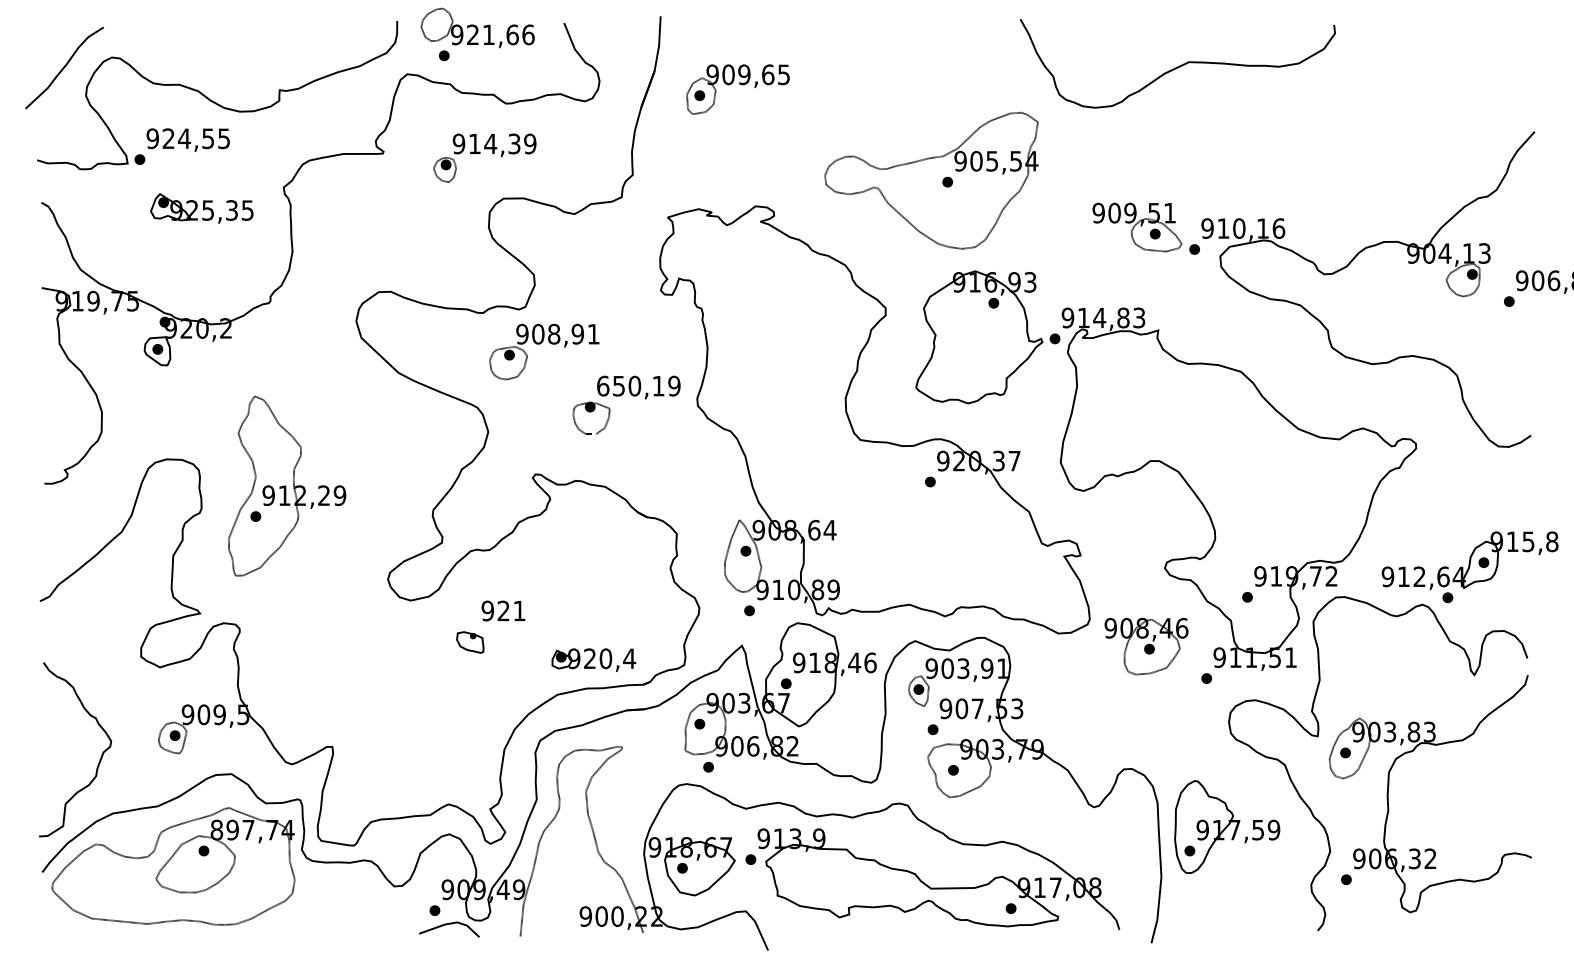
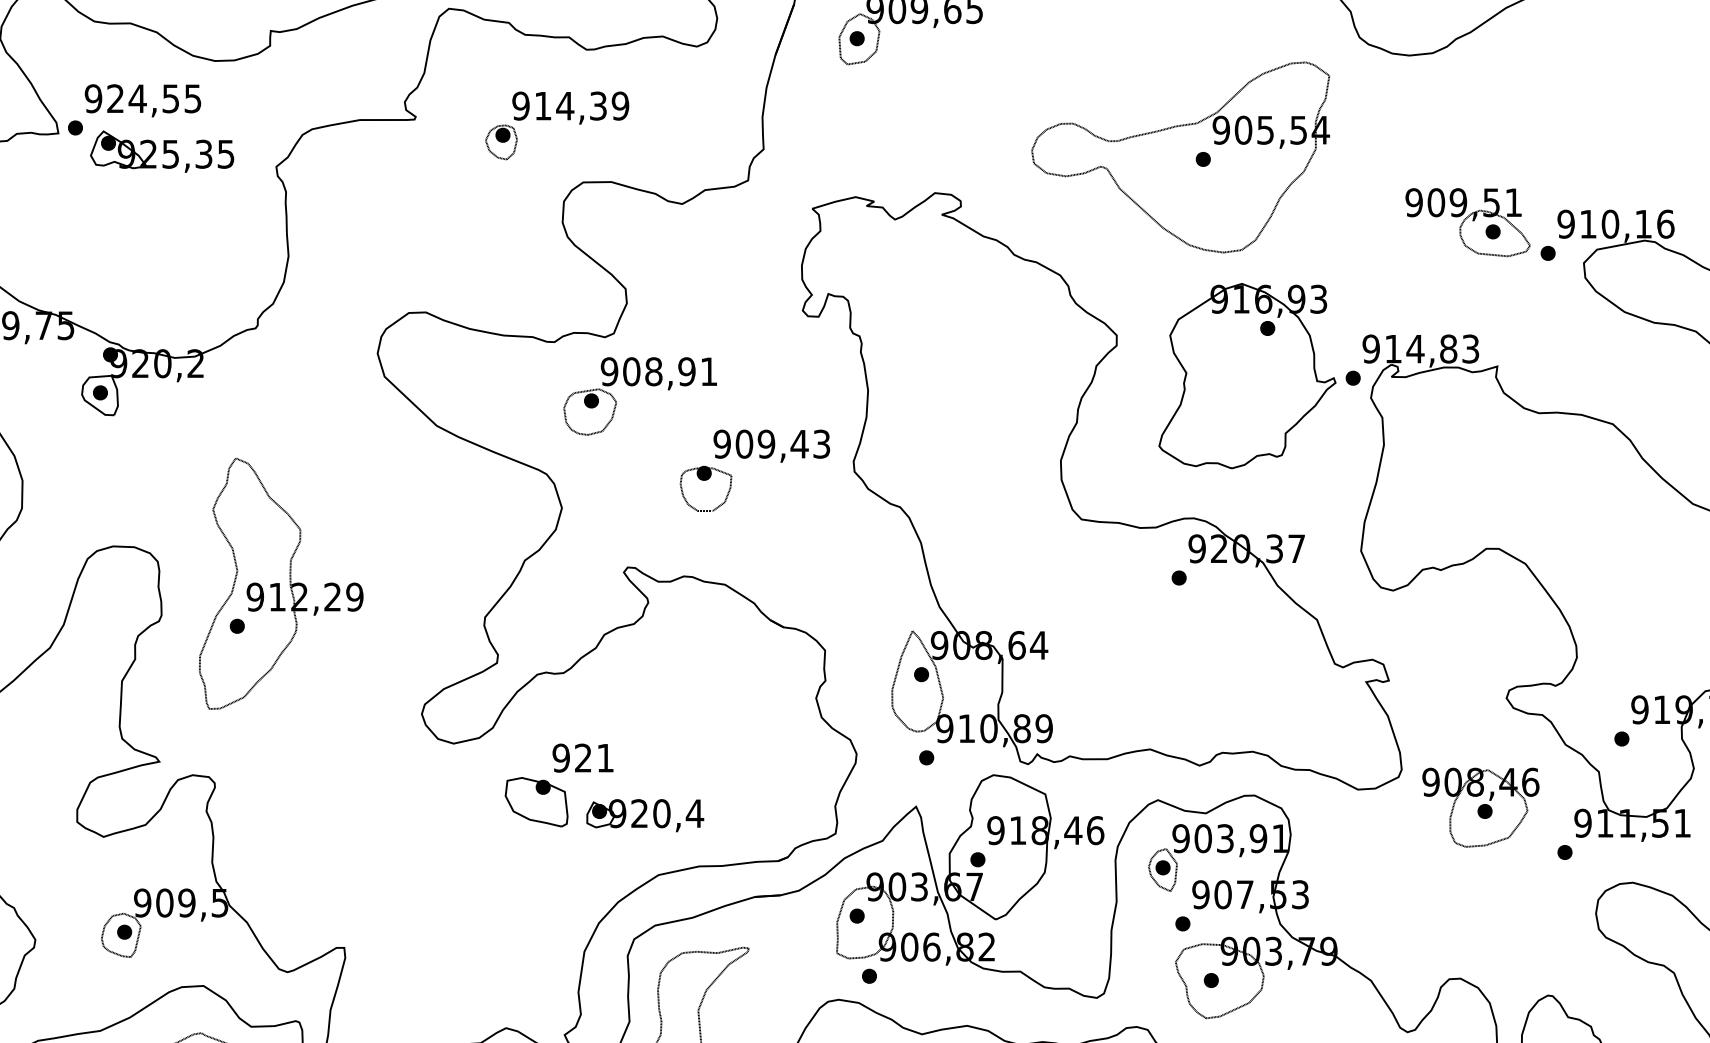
part: (201, 208) -> (161, 151), moved
text: (638, 385) -> (771, 443), 650,19 -> 909,43
part: (470, 642) -> (537, 802), size x1.67
part: (593, 659) -> (644, 814), moved

